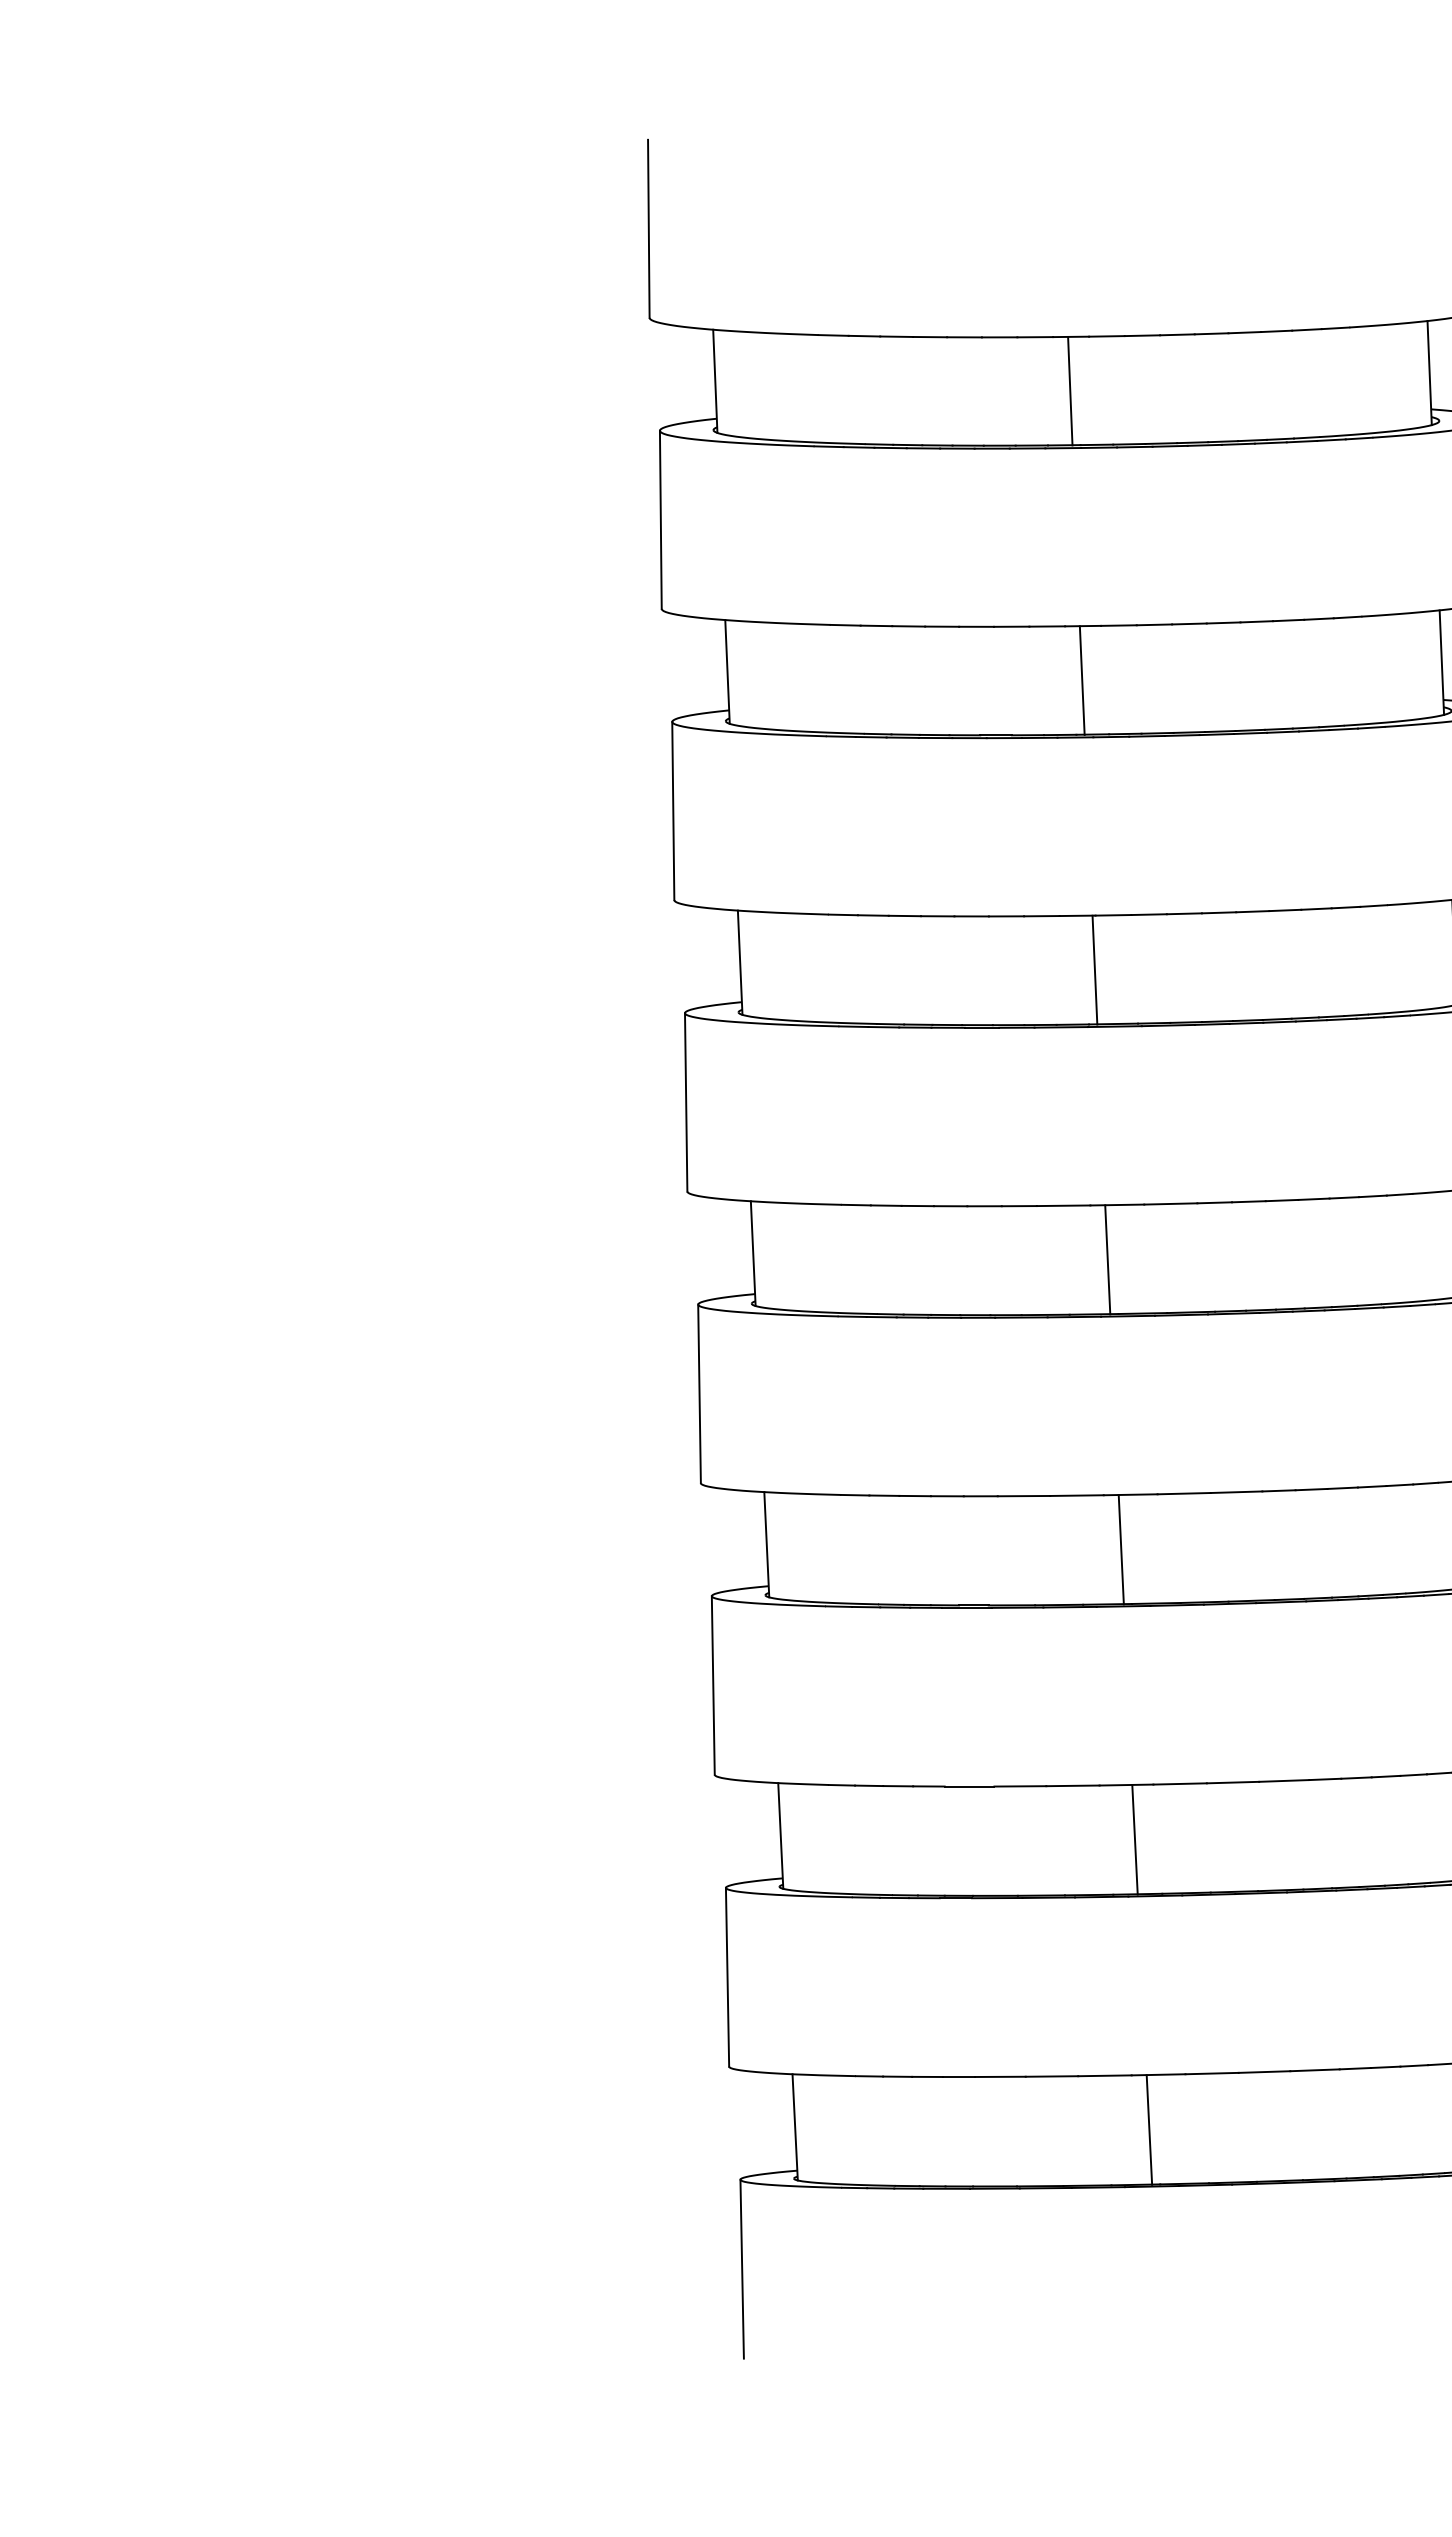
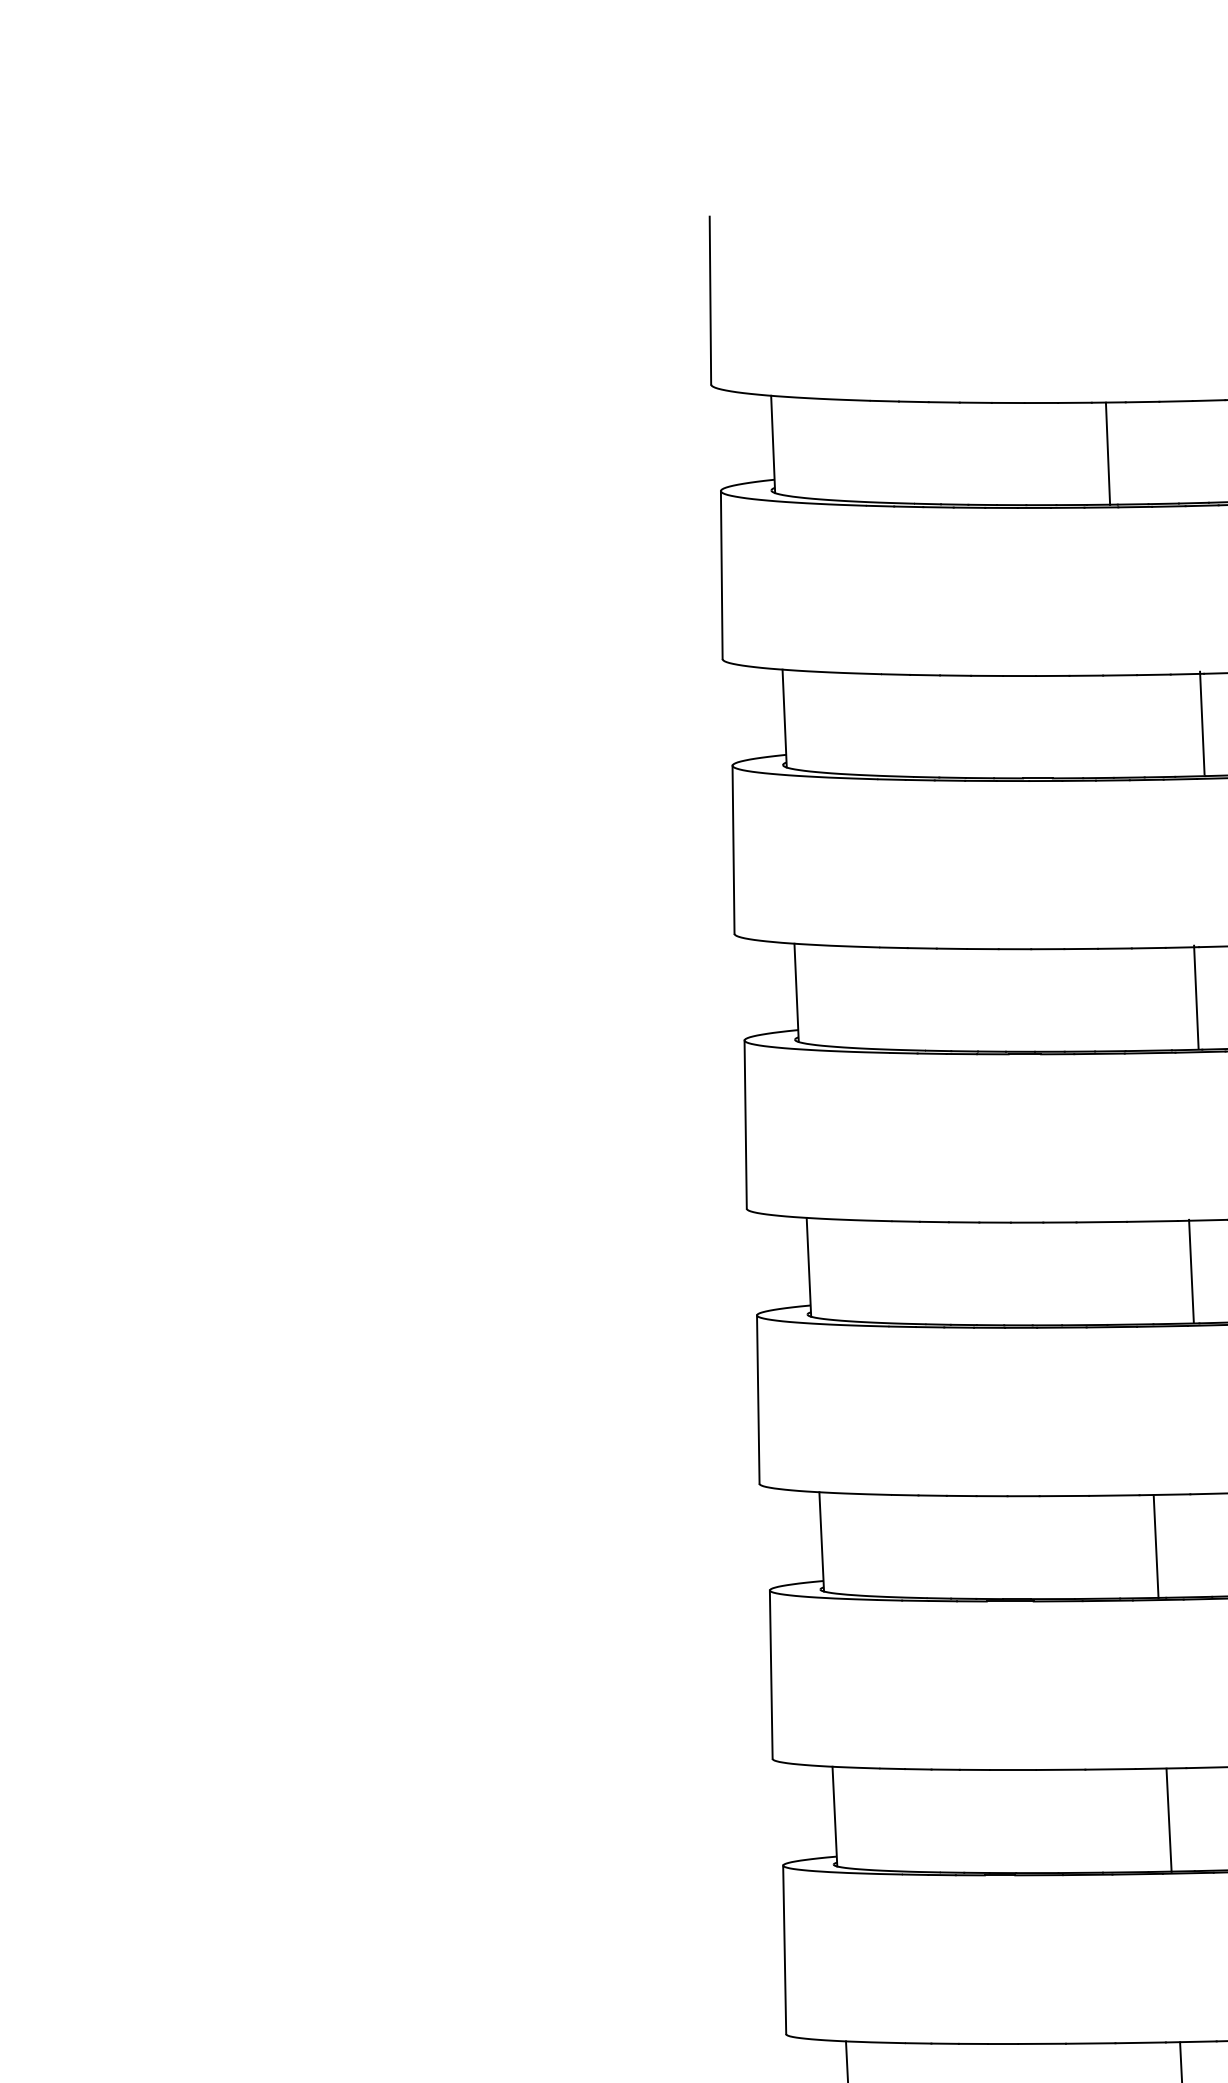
line: (1081, 680) -> (1201, 722), moved
line: (1094, 969) -> (1195, 996), moved
line: (1107, 1259) -> (1191, 1270), moved

